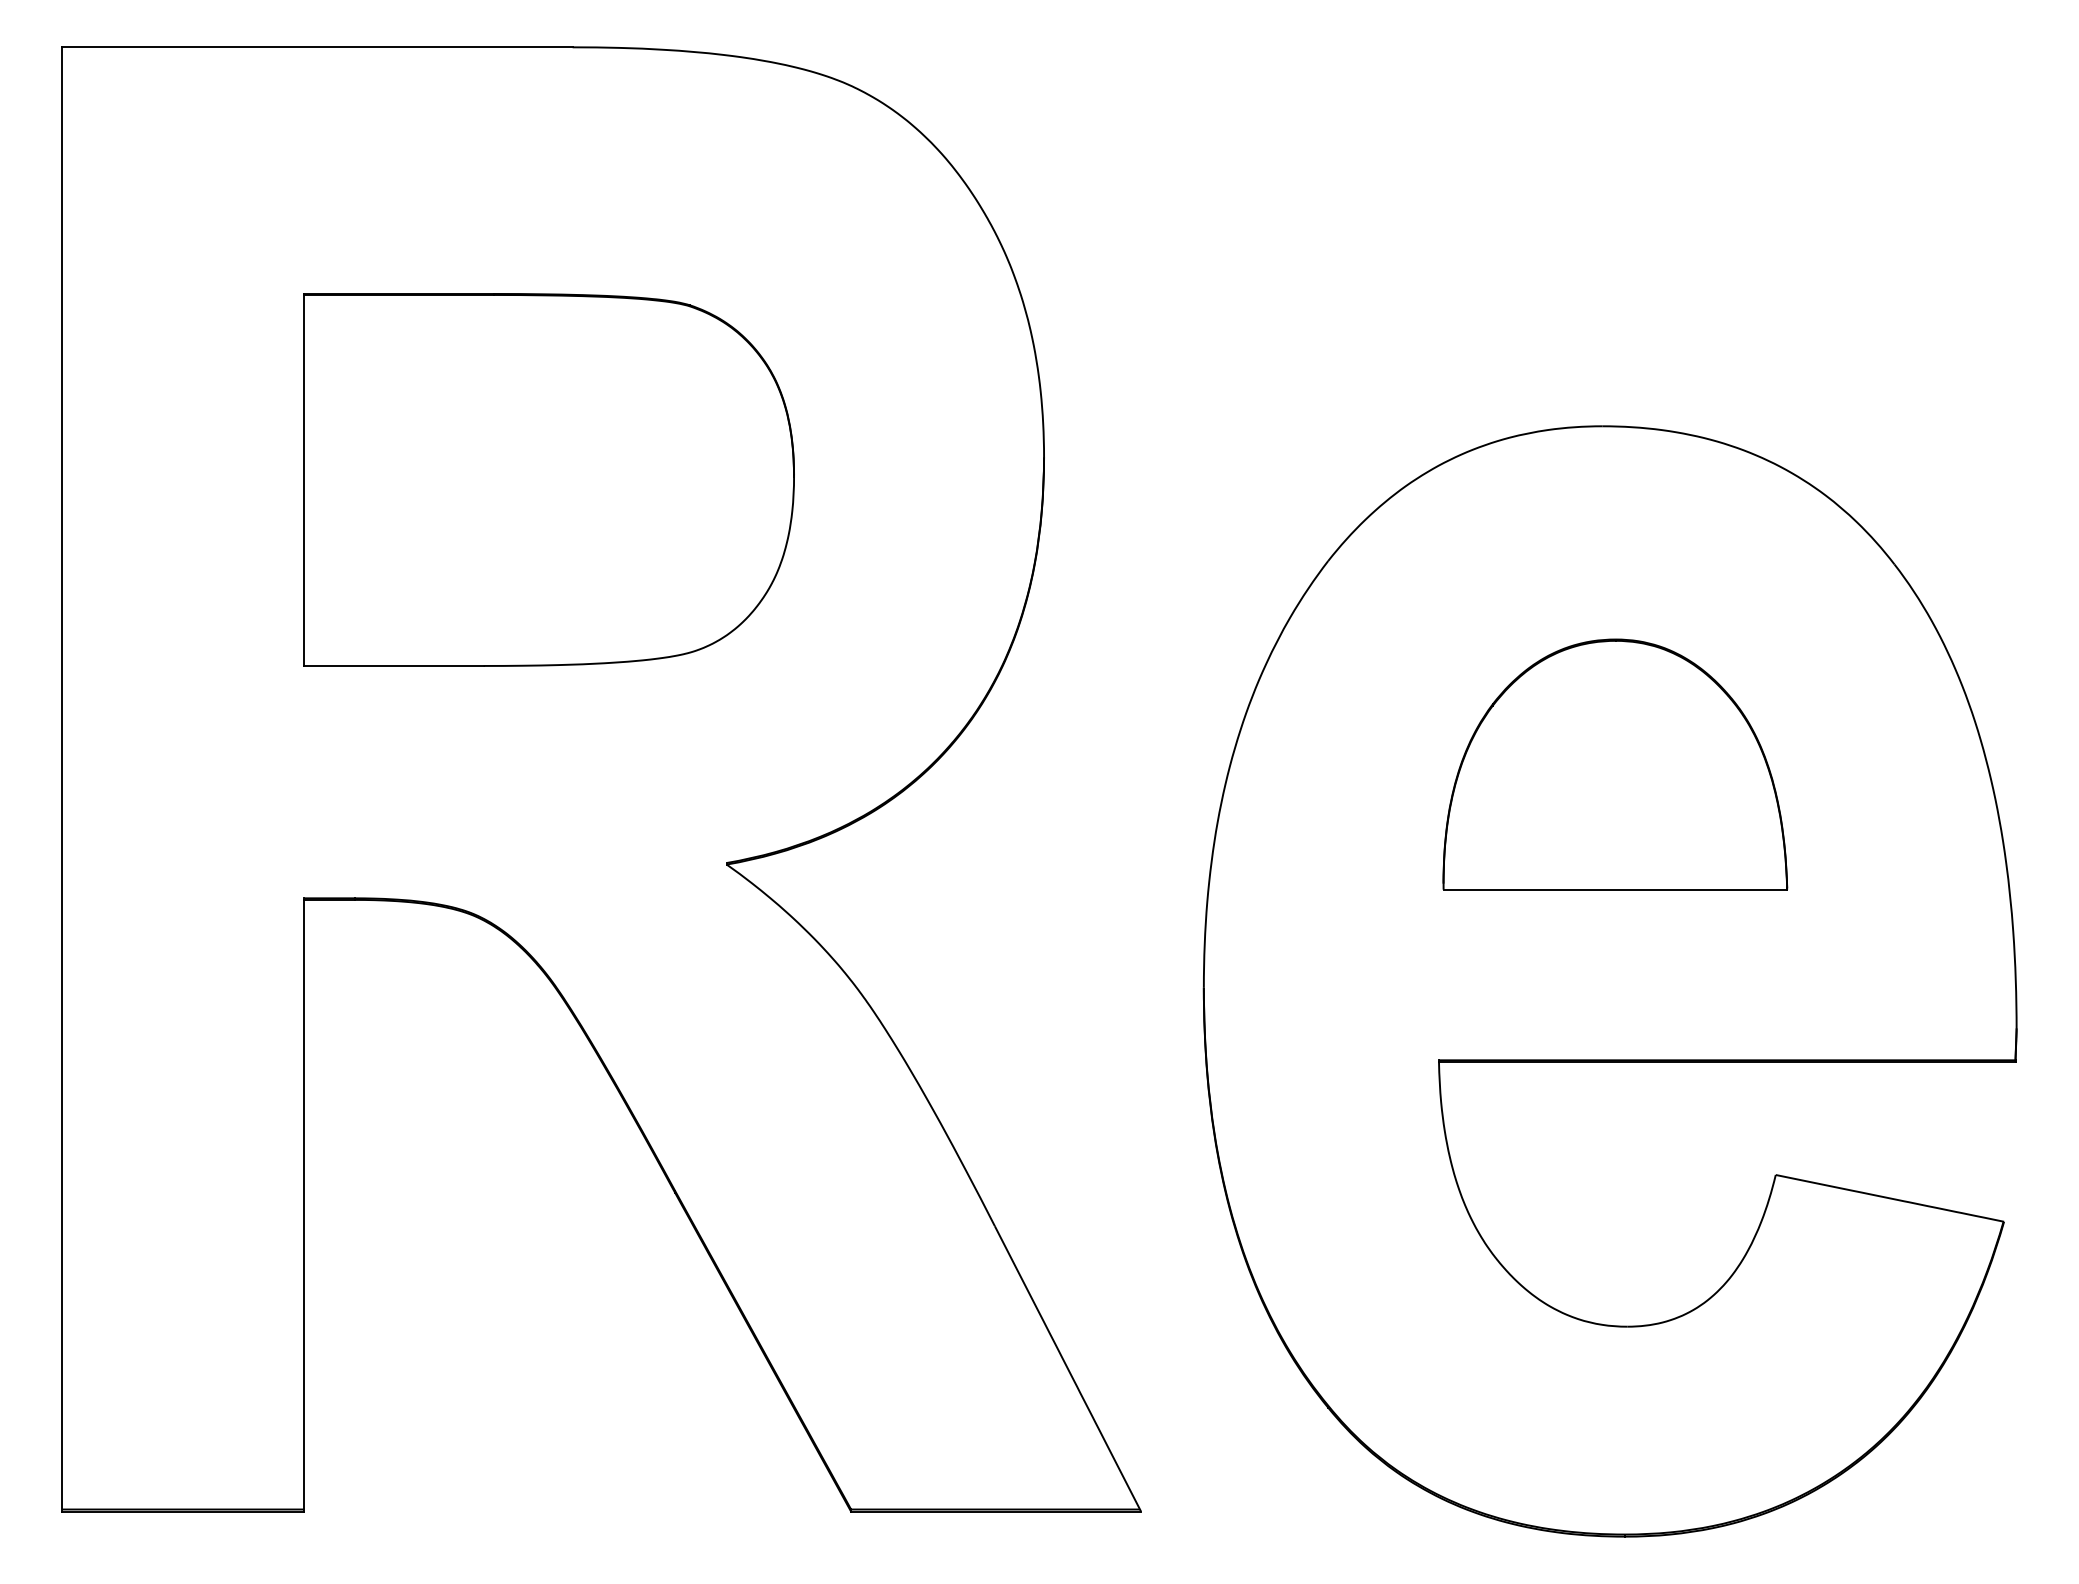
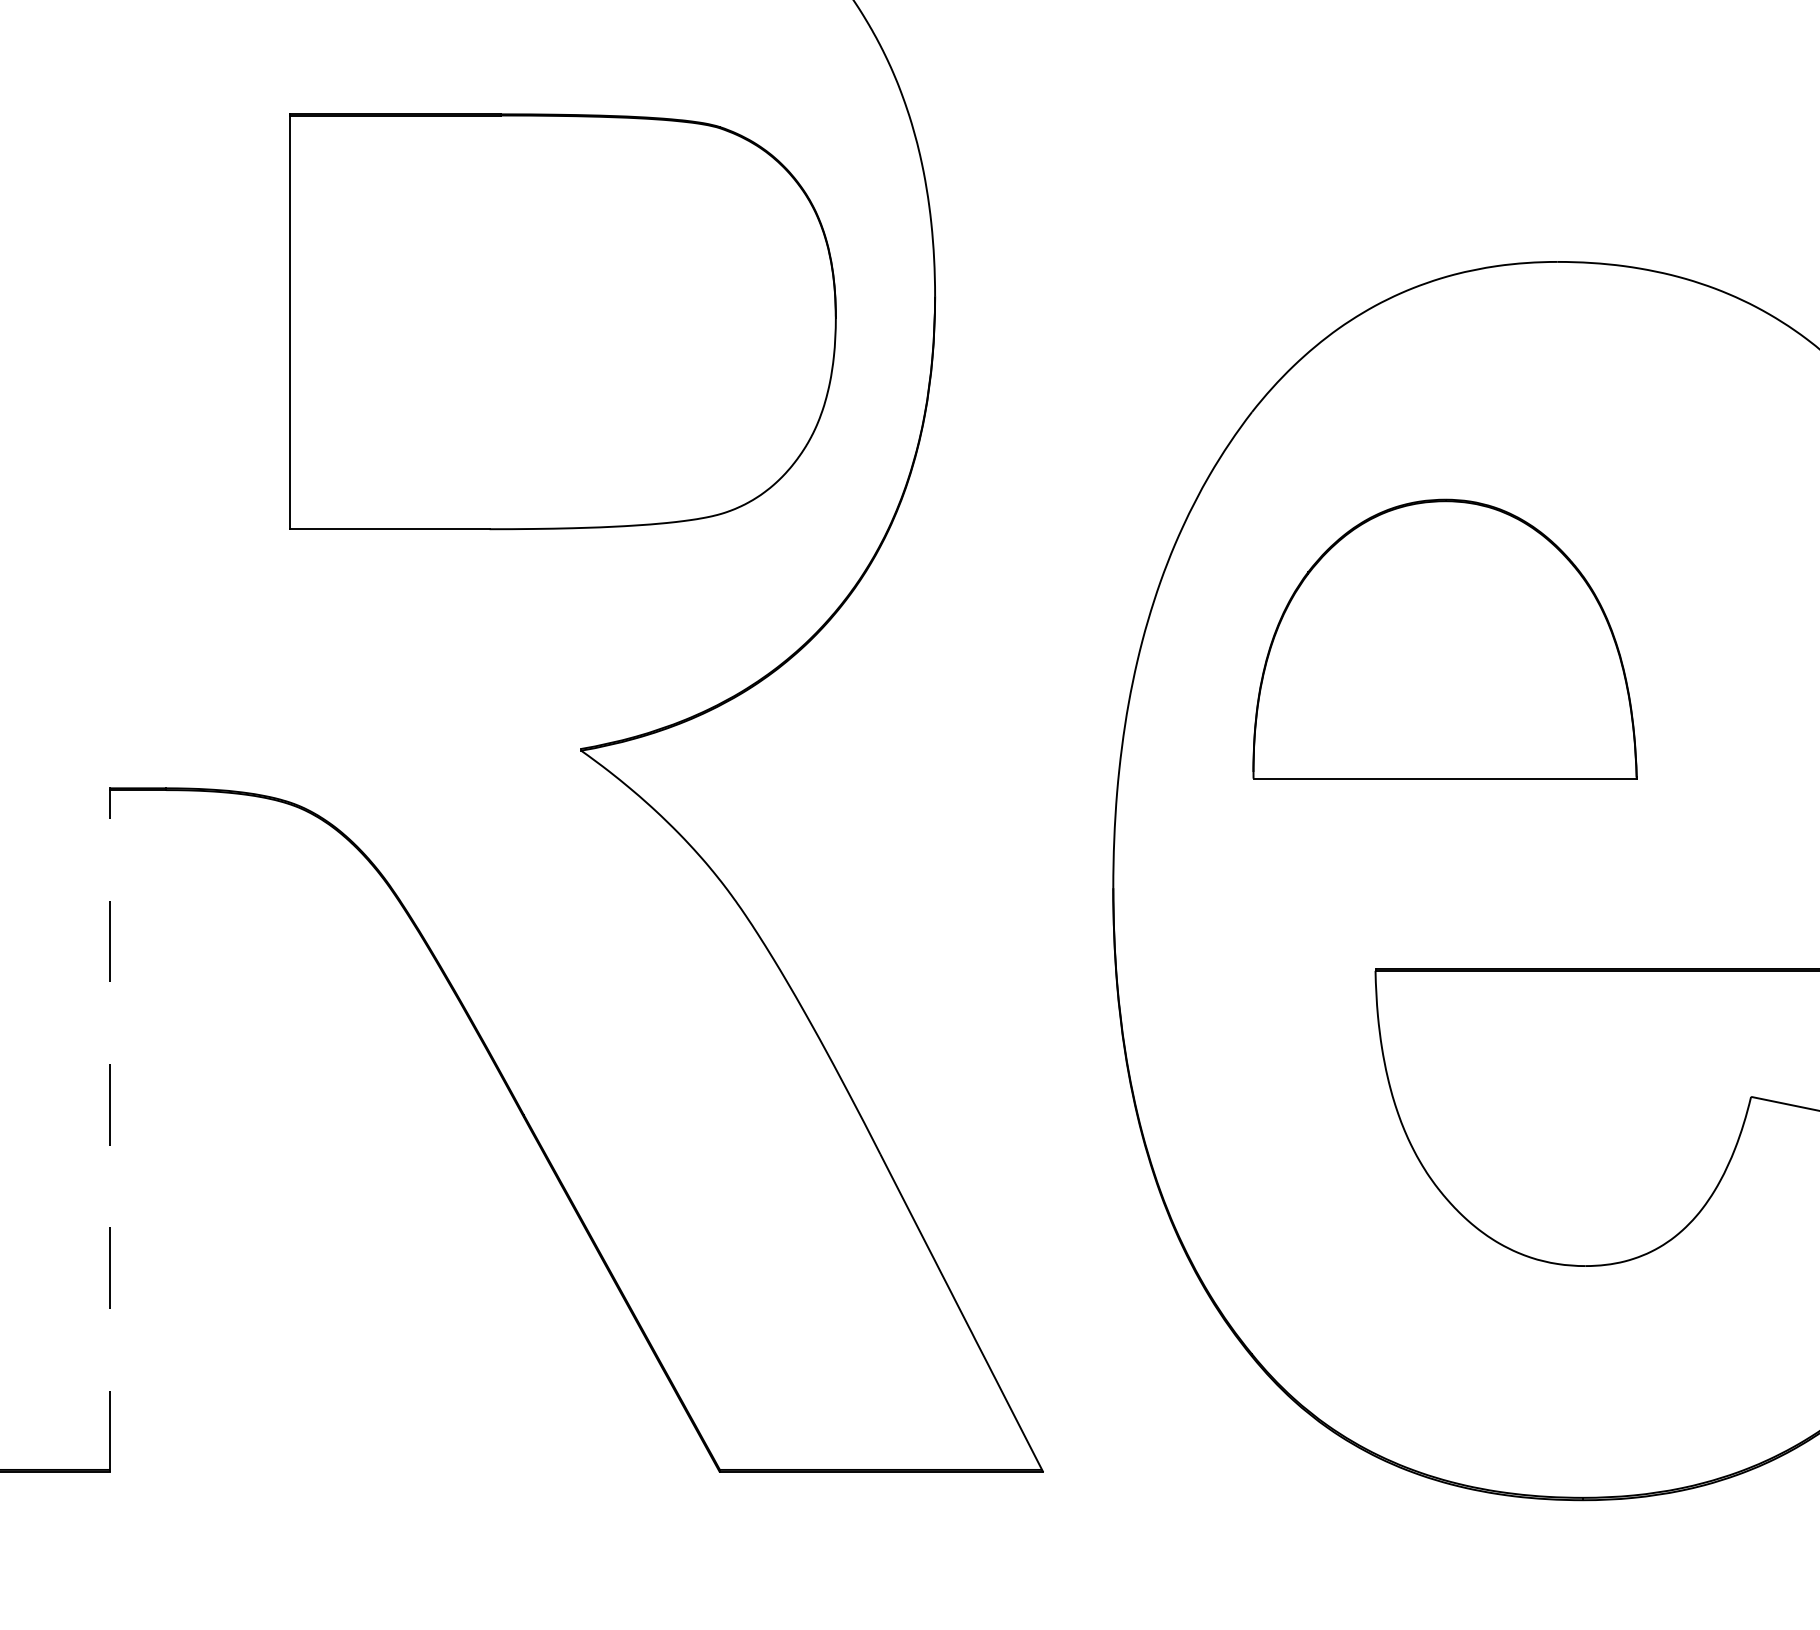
part: (548, 479) -> (562, 321), moved
part: (1615, 764) -> (1445, 639), moved
line: (304, 1205) -> (110, 1130), solid -> dashed

